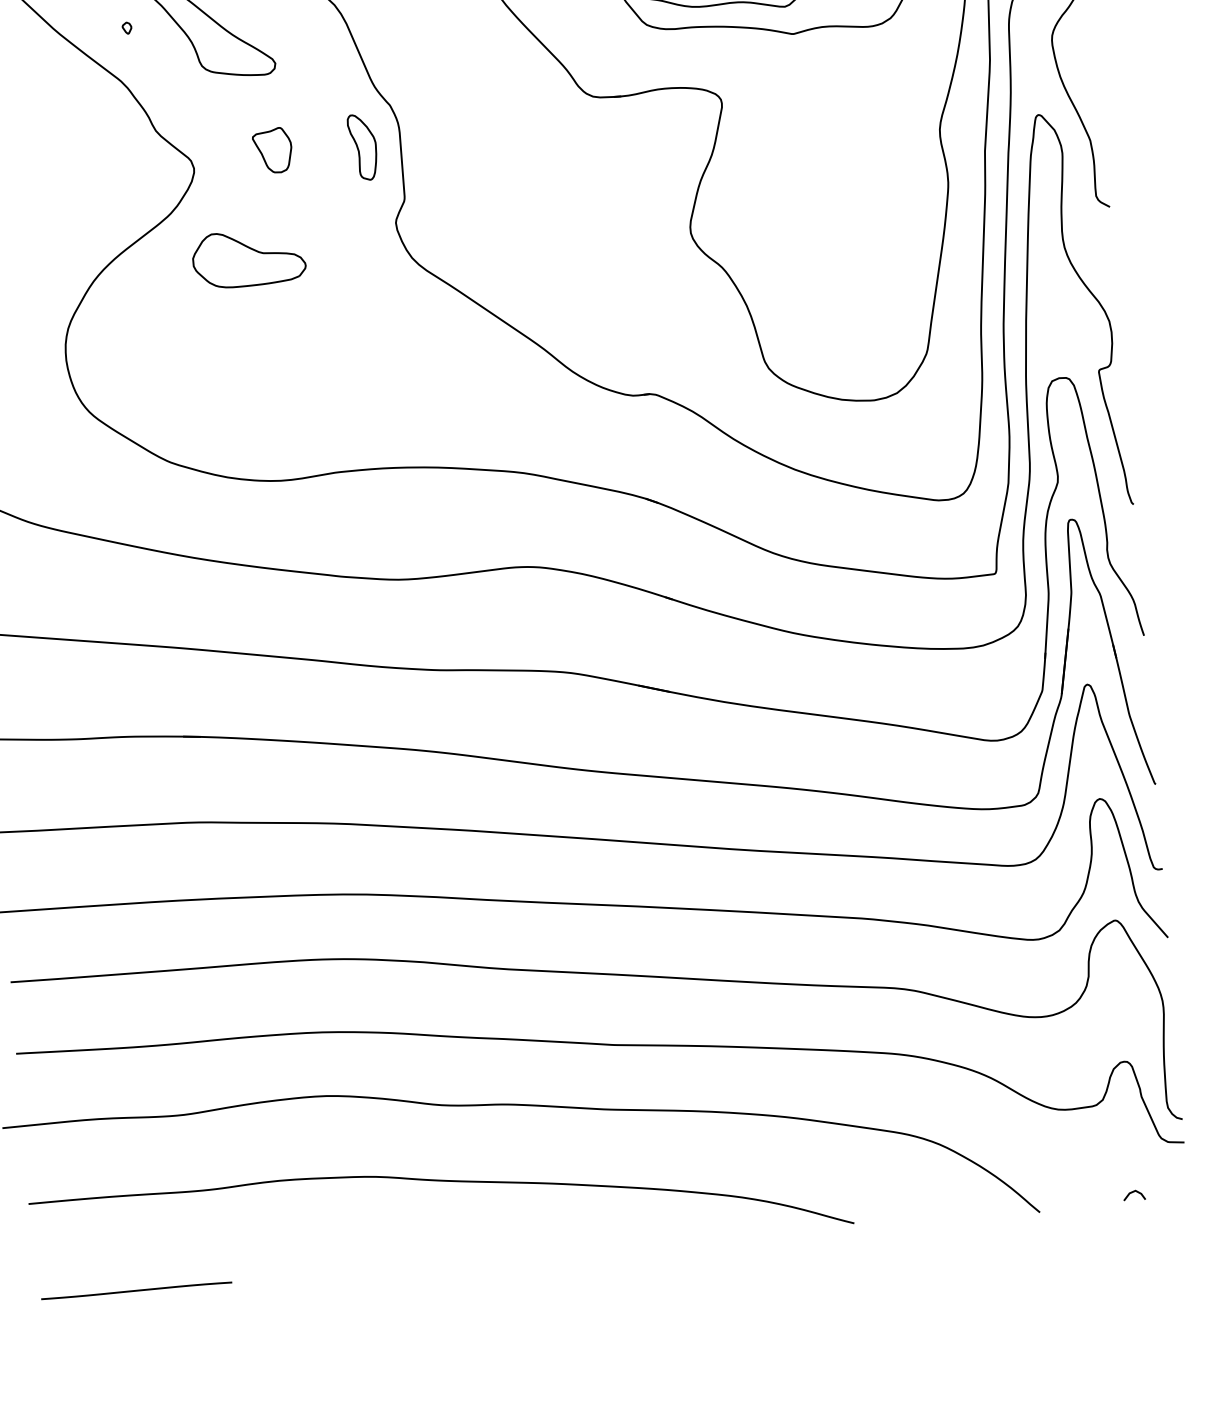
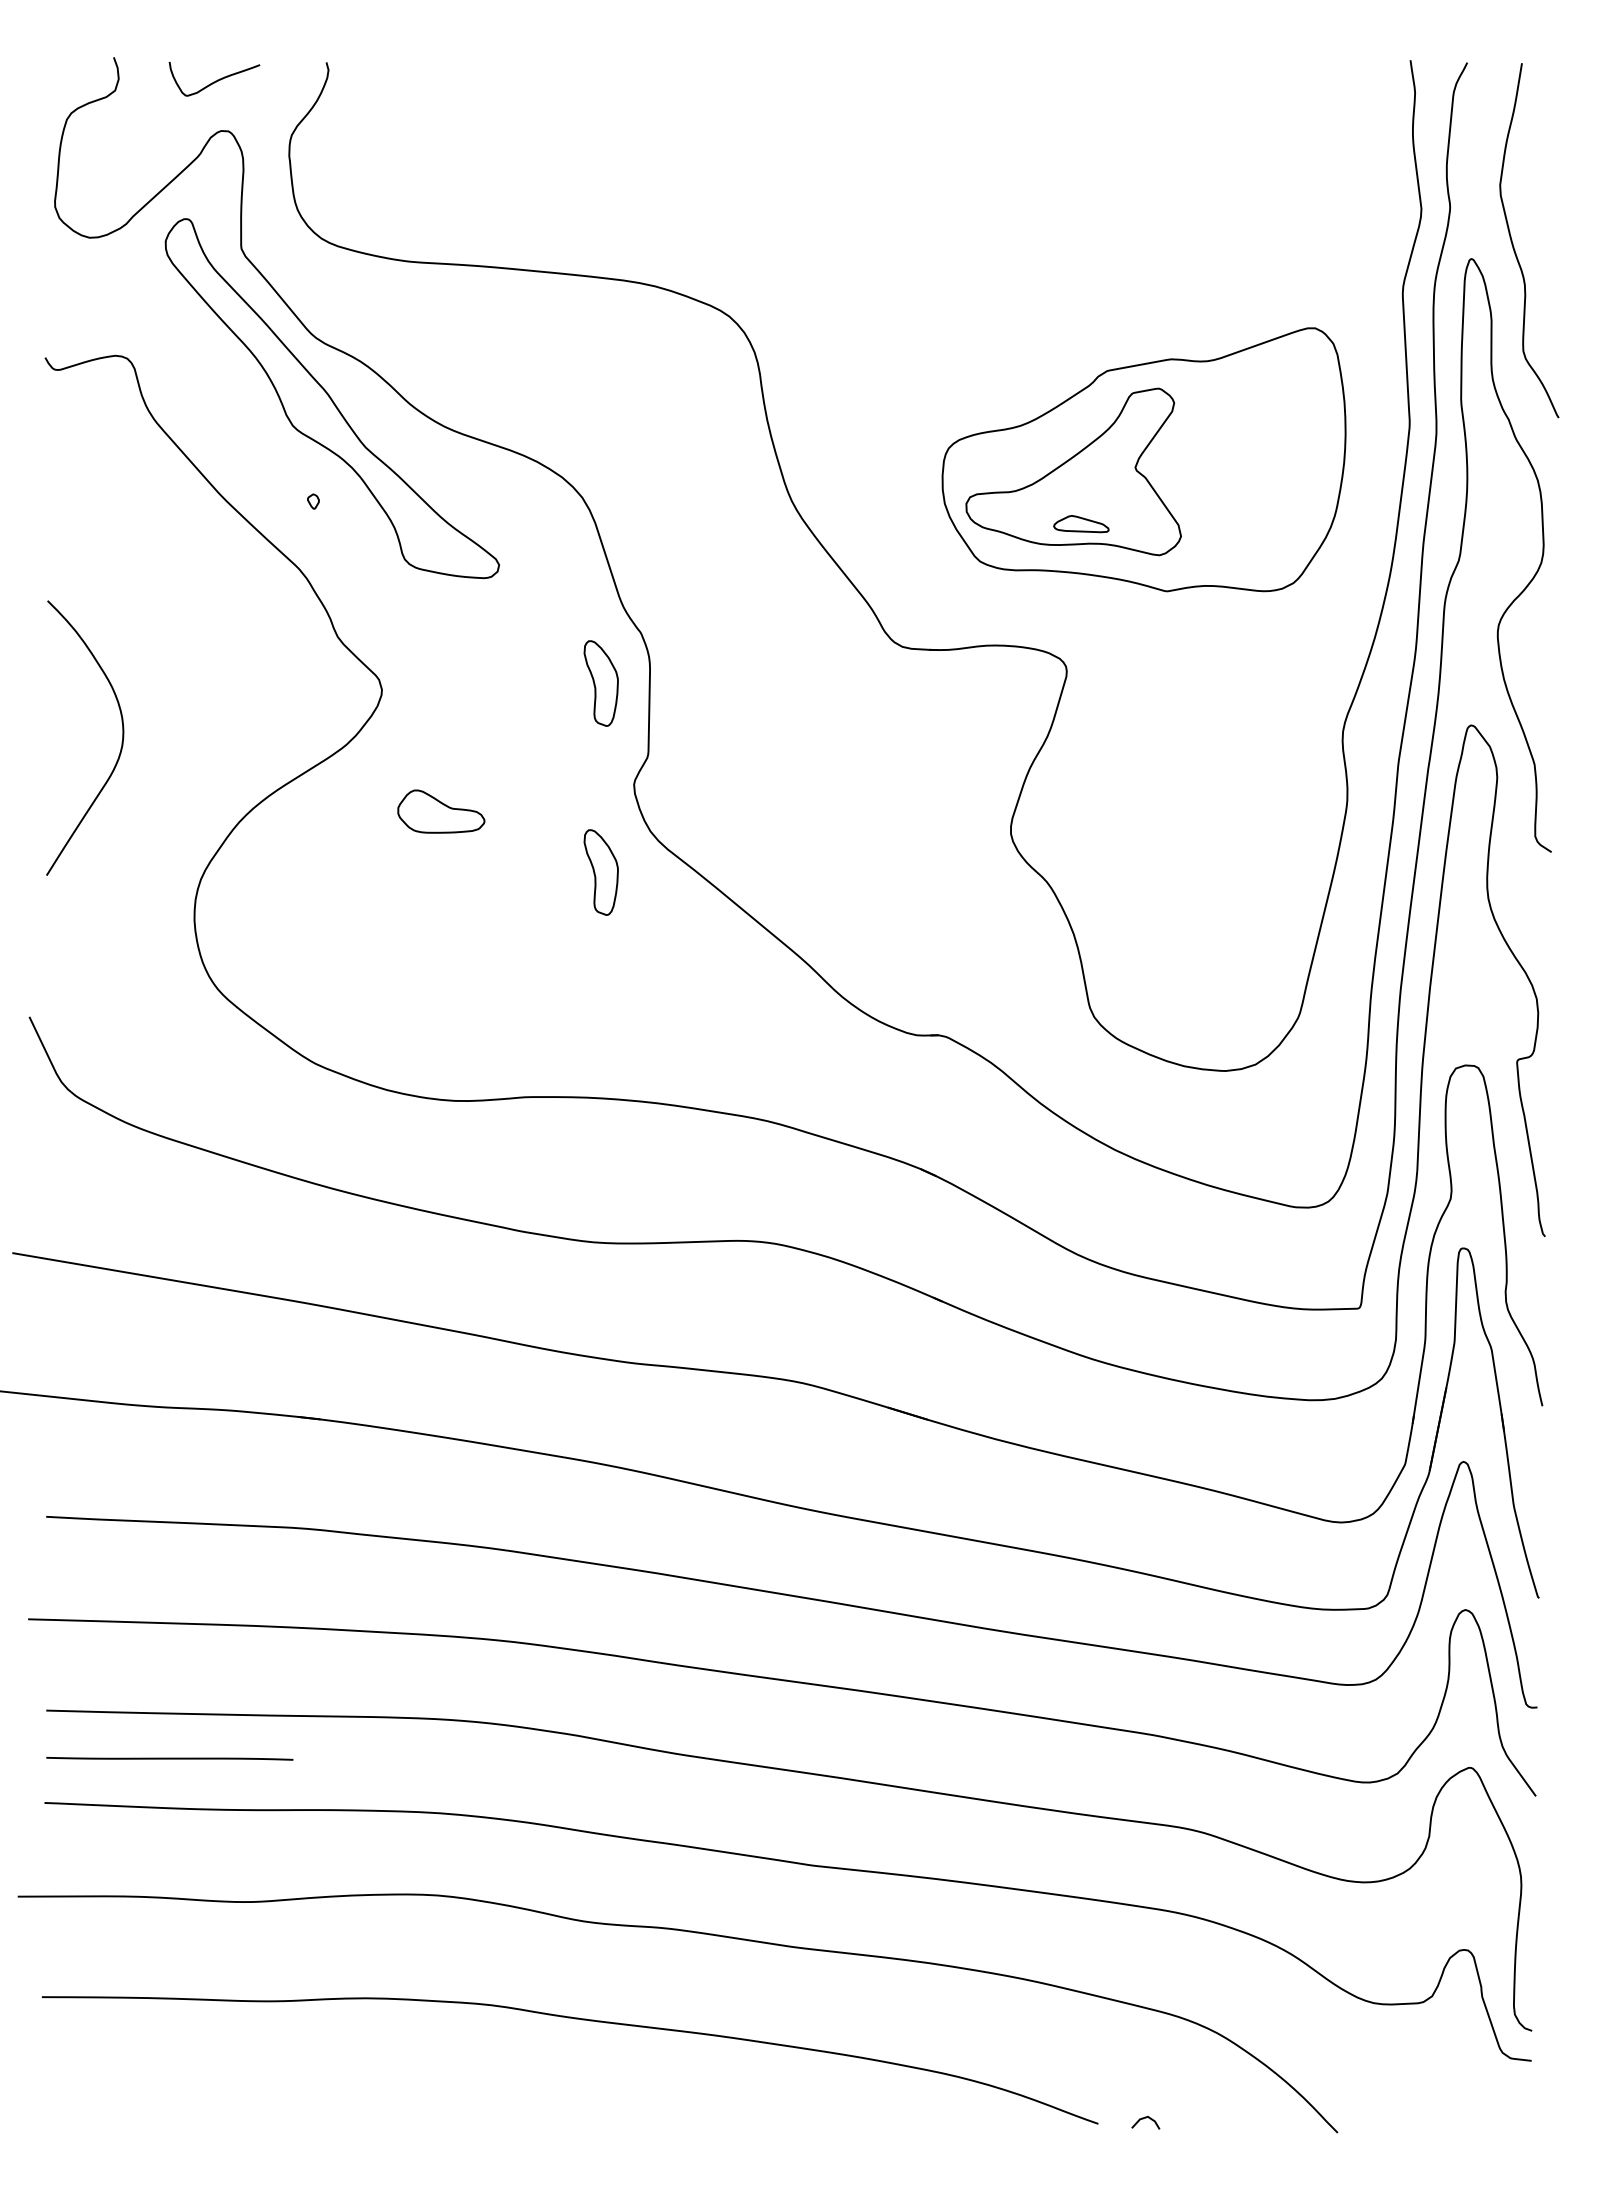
part: (273, 150) -> (485, 676), removed
part: (249, 258) -> (441, 811), size x0.6
part: (376, 293) -> (600, 872), added
line: (1132, 1193) -> (1143, 2119), moved
line: (136, 1290) -> (169, 1758), moved

